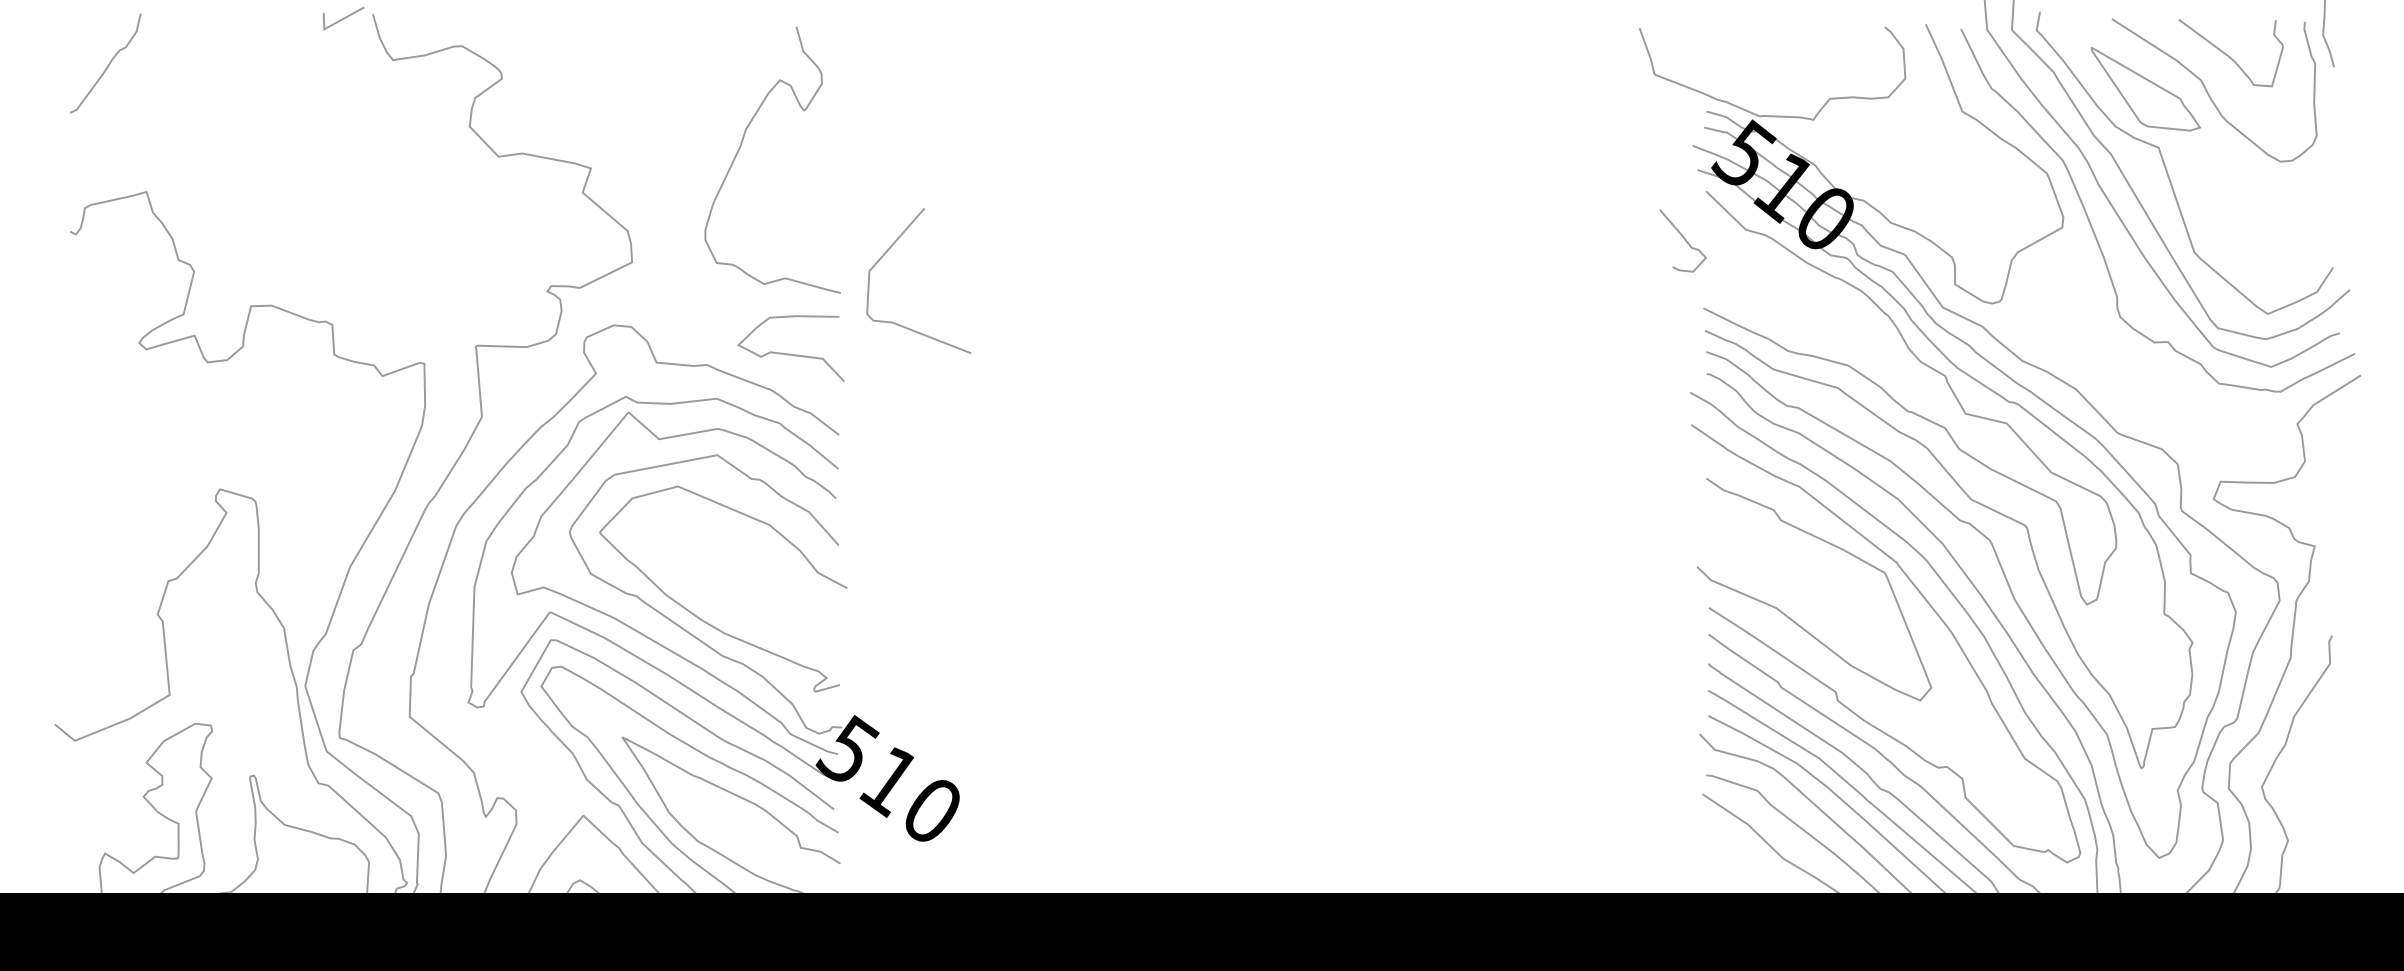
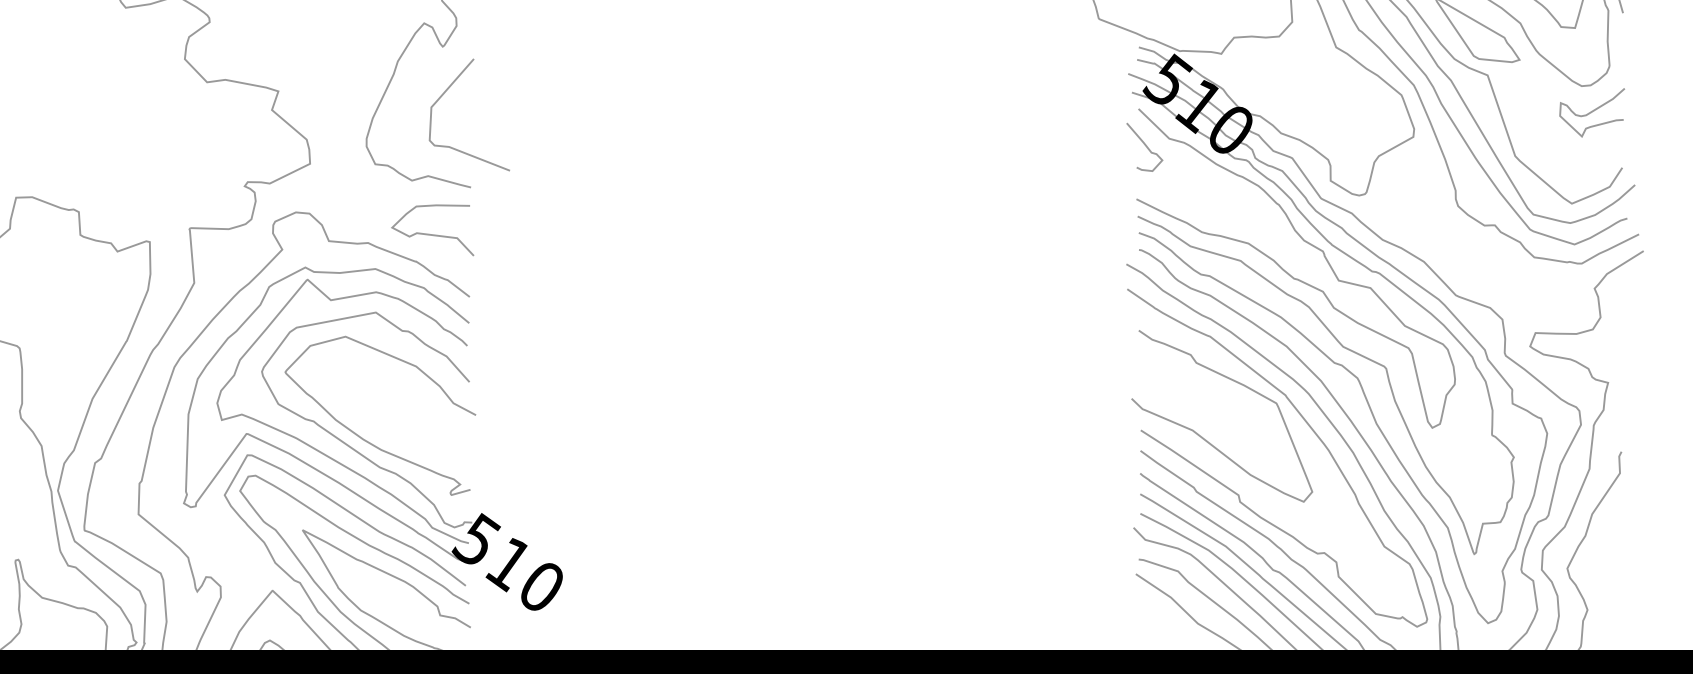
curve: (2293, 195) -> (1591, 112), added
curve: (1683, 238) -> (1145, 145), moved
curve: (885, 254) -> (443, 94), moved

